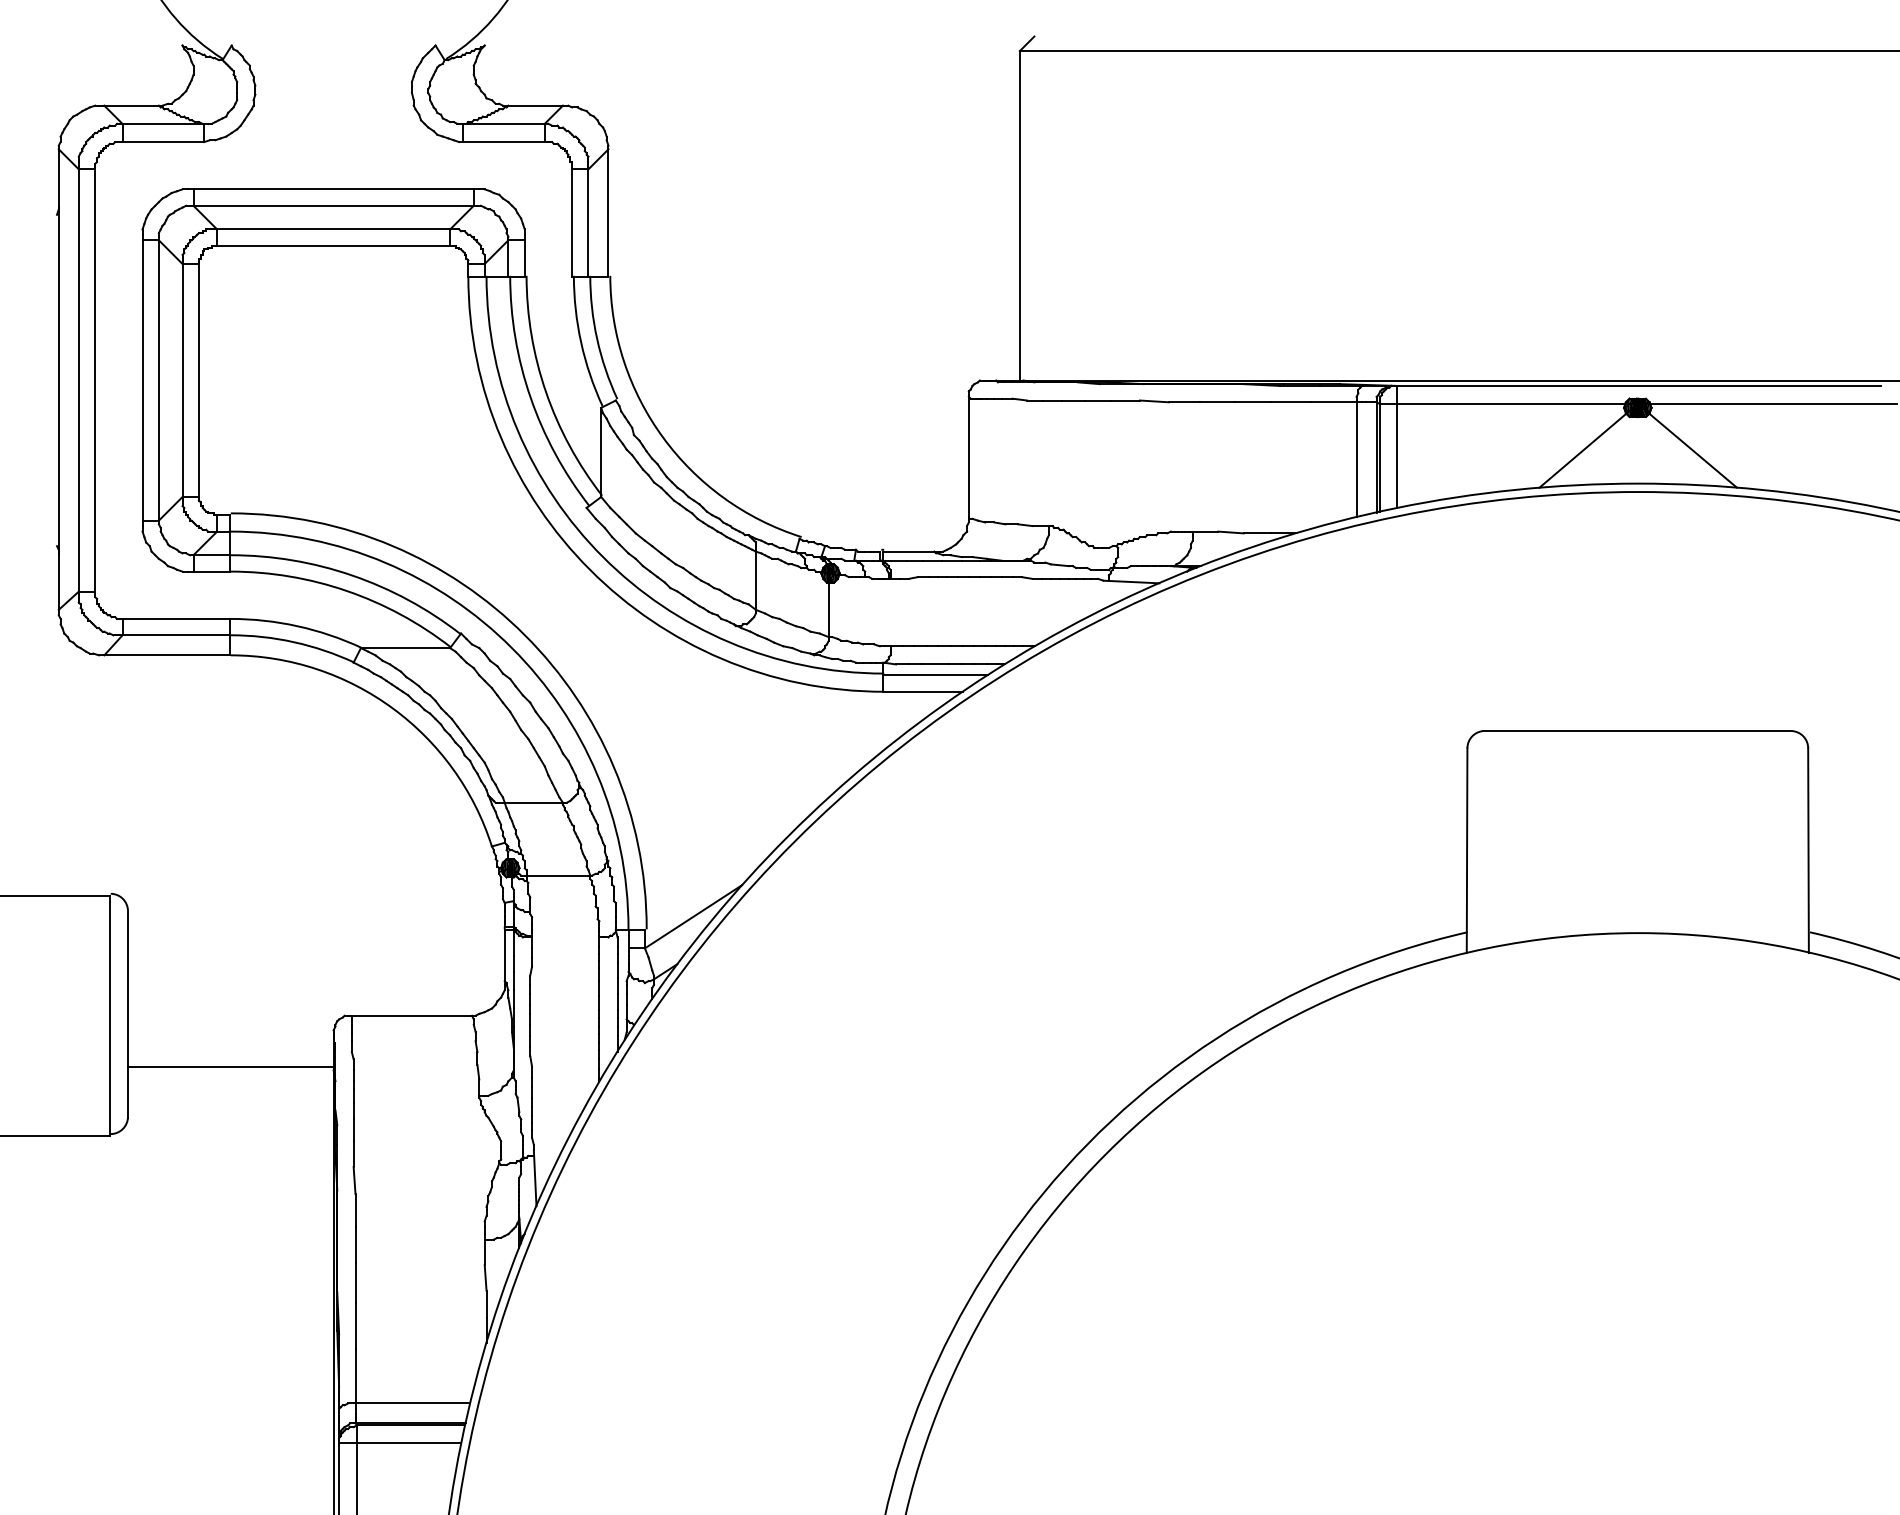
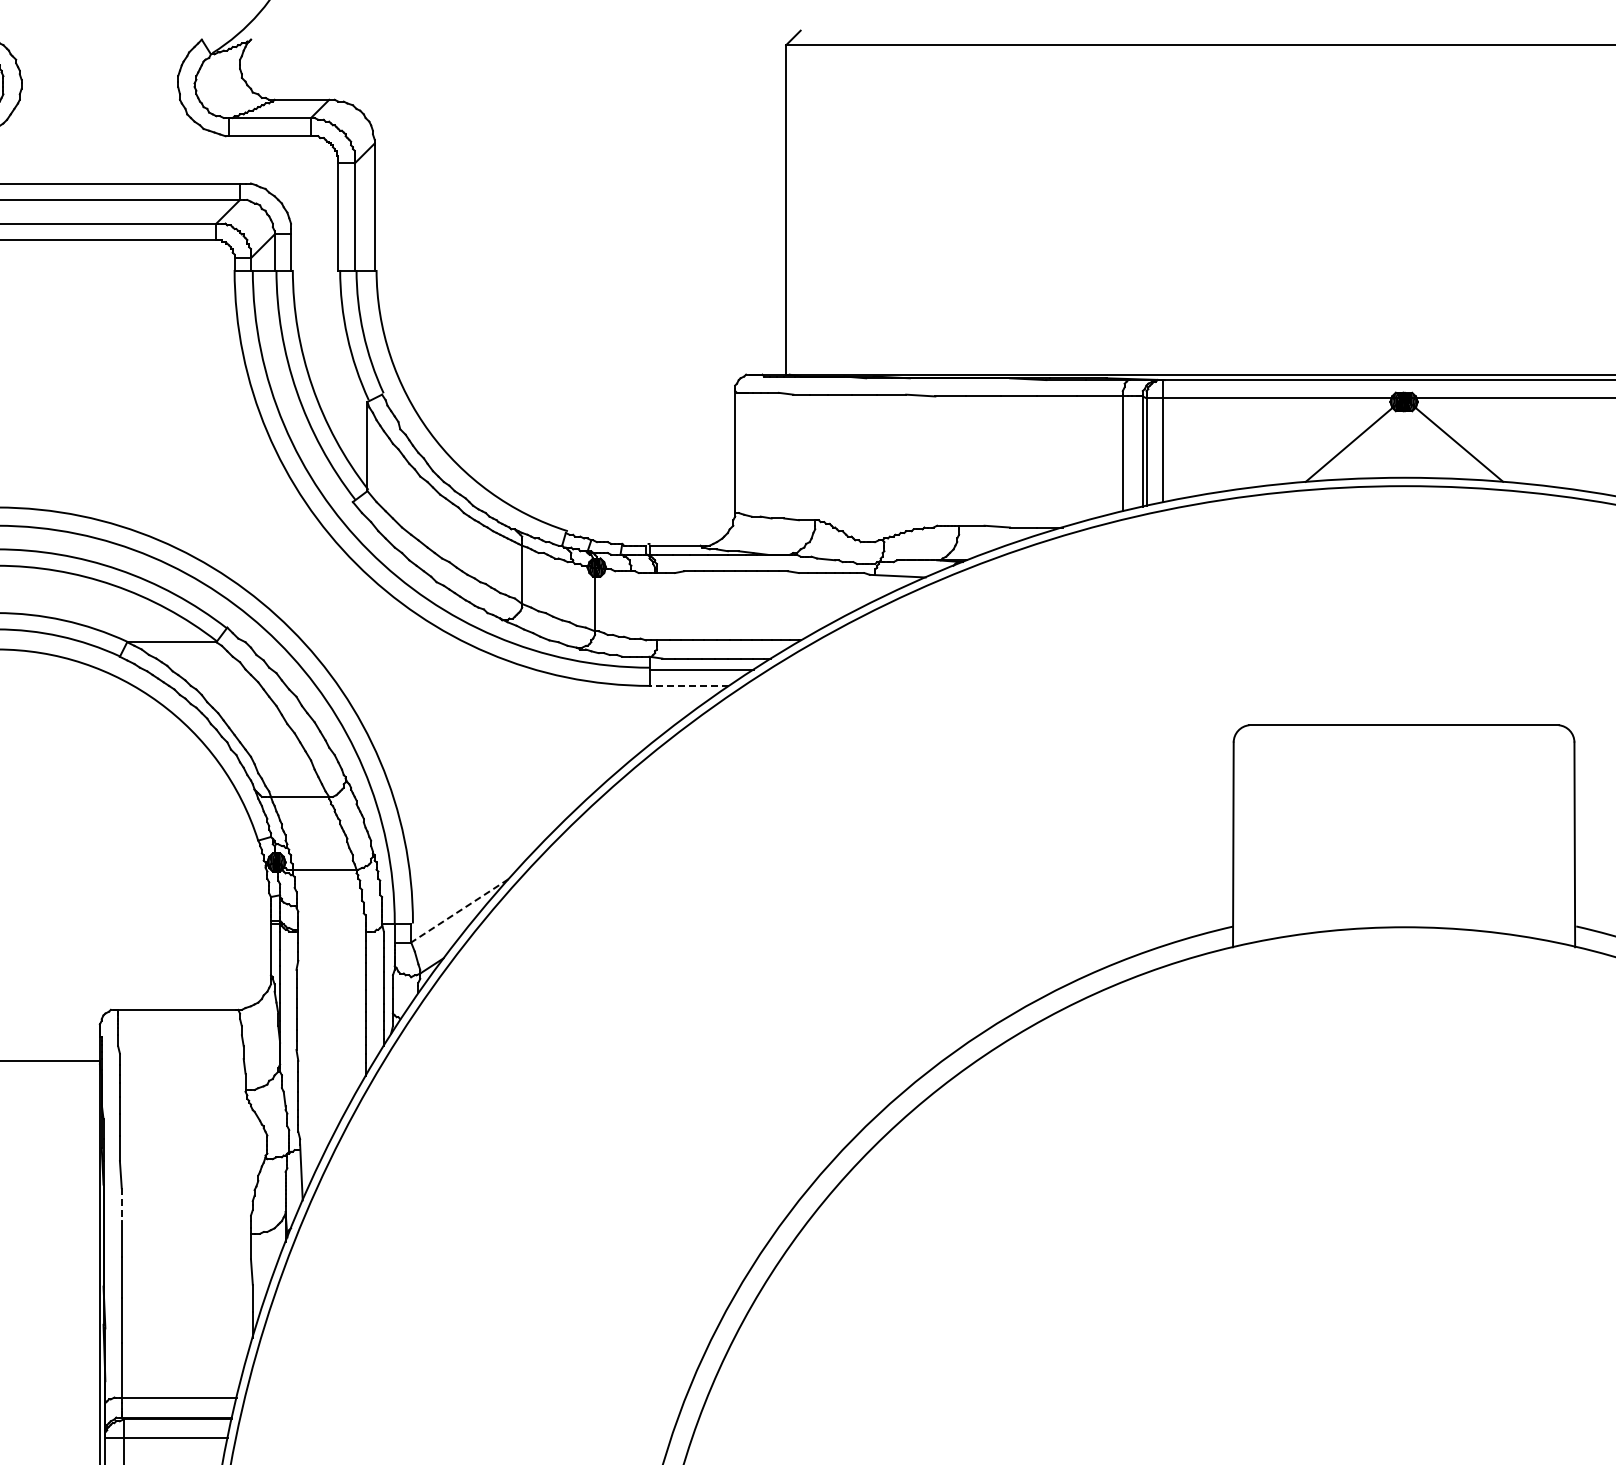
line: (923, 691) -> (689, 685), solid -> dashed
line: (693, 916) -> (459, 910), solid -> dashed
line: (355, 1211) -> (121, 1205), solid -> dashed

